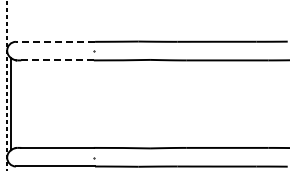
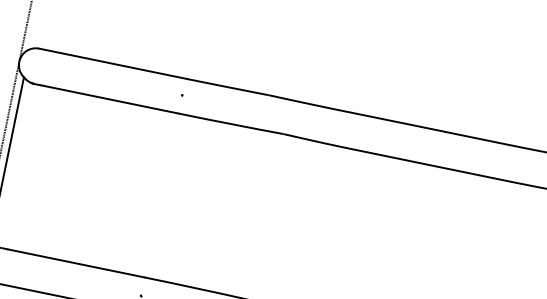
line: (55, 41) -> (113, 63), dashed -> solid
line: (57, 60) -> (109, 99), dashed -> solid

